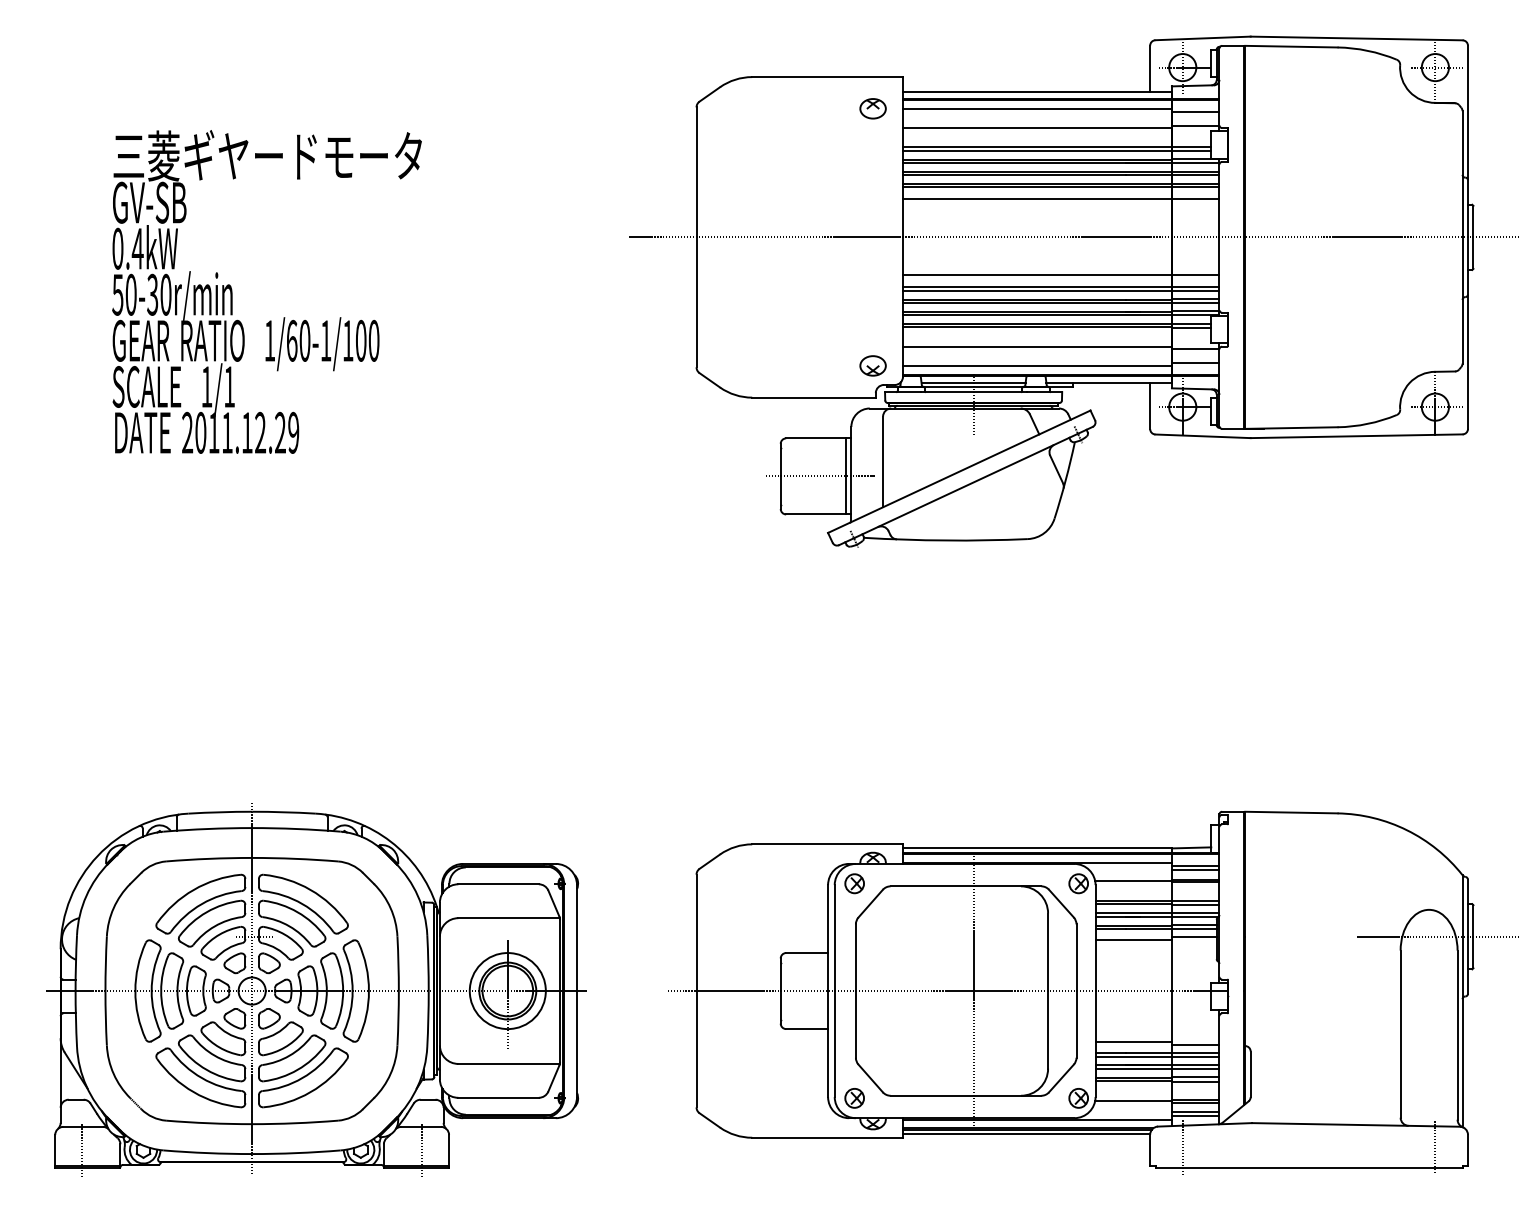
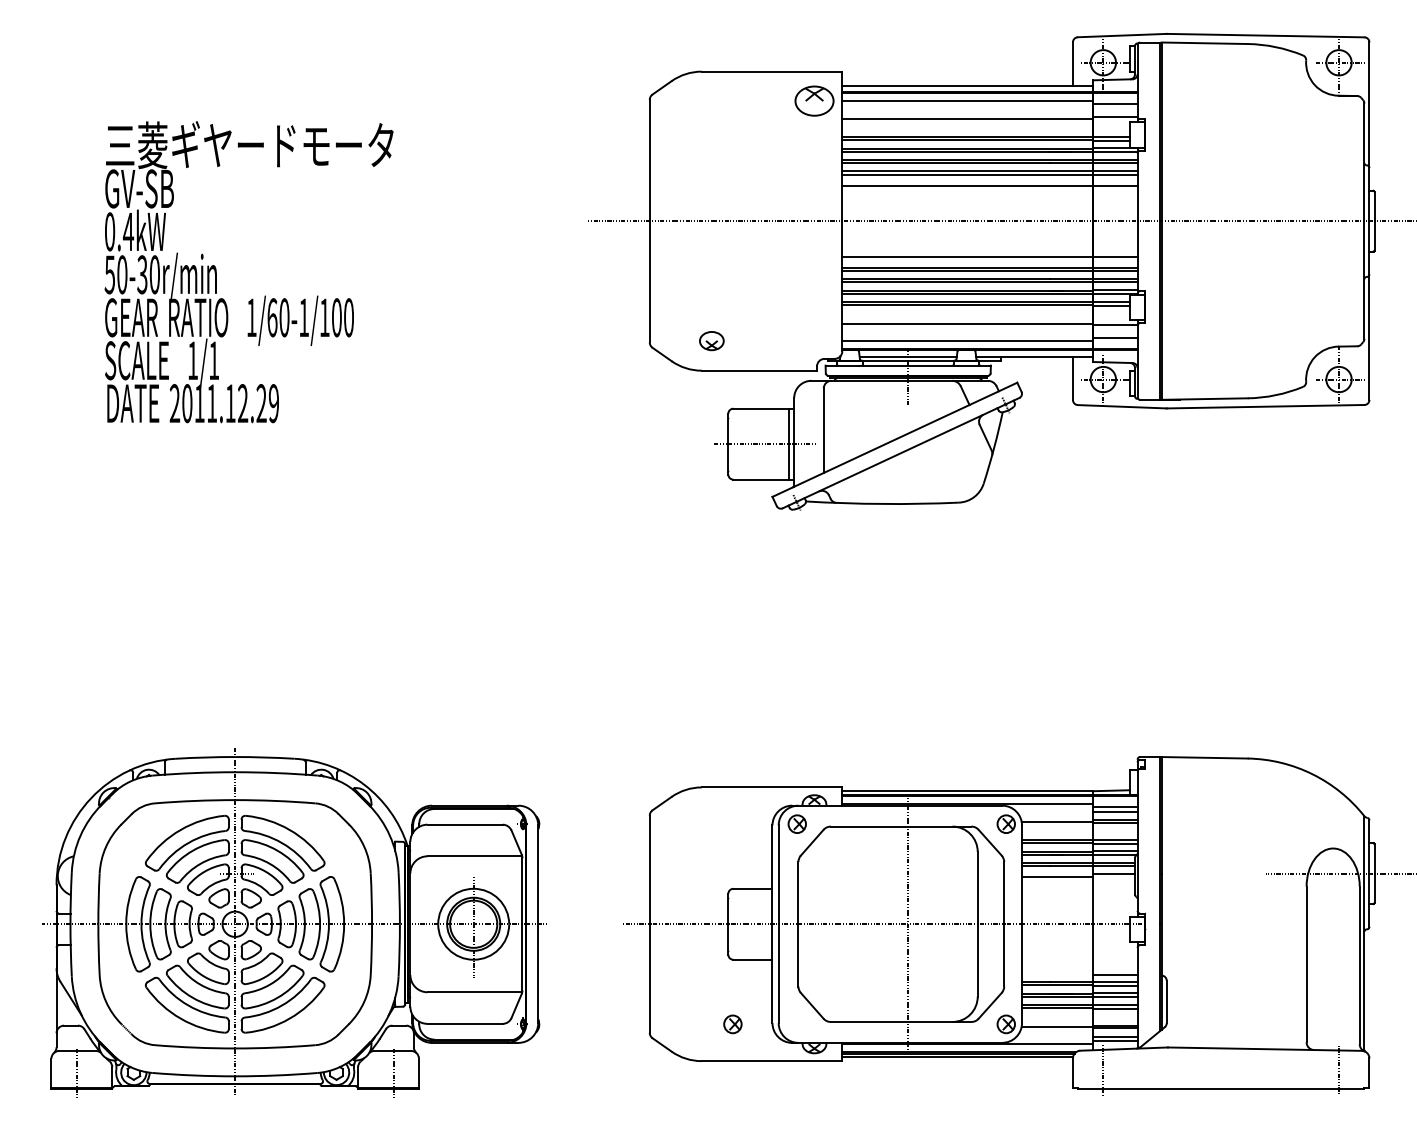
part: (872, 108) -> (813, 100), size x1.6
part: (872, 365) -> (711, 340), moved
line: (1133, 1041) -> (1057, 971), removed
part: (854, 1098) -> (732, 1024), moved

